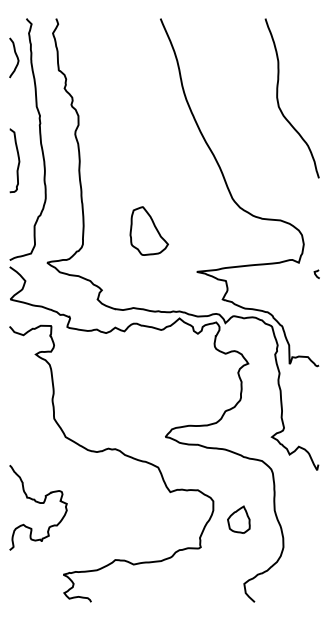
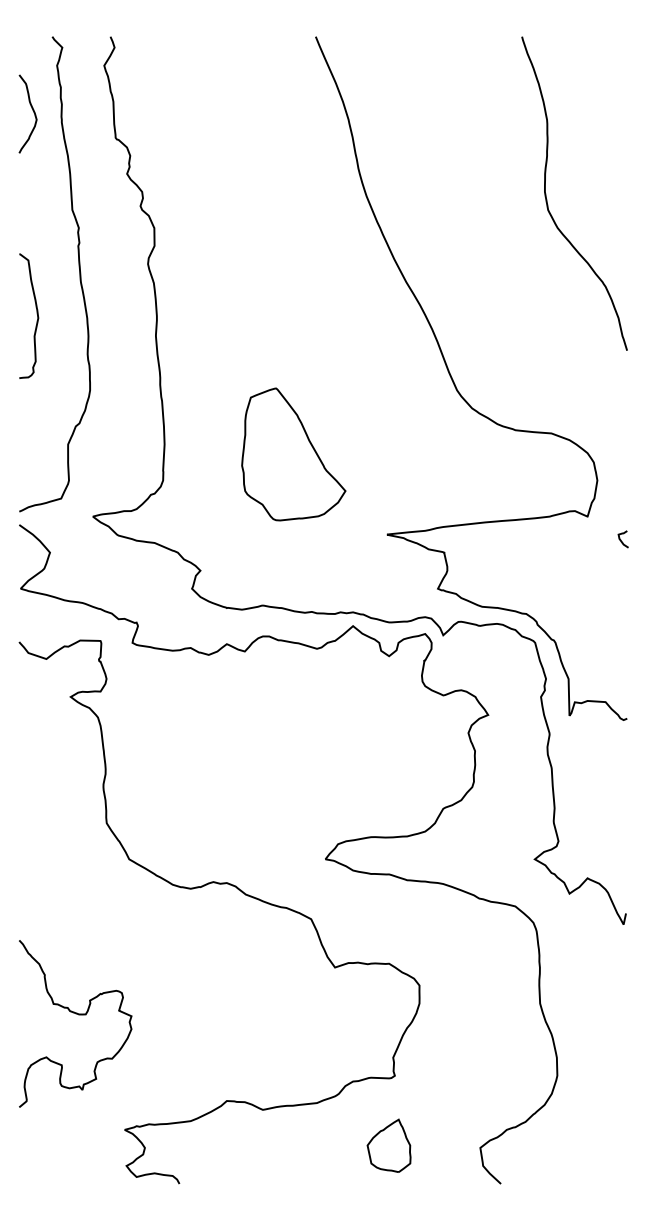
part: (148, 230) -> (292, 453), size x1.4
curve: (38, 503) -> (75, 1015), moved
part: (238, 519) -> (388, 1145), moved

